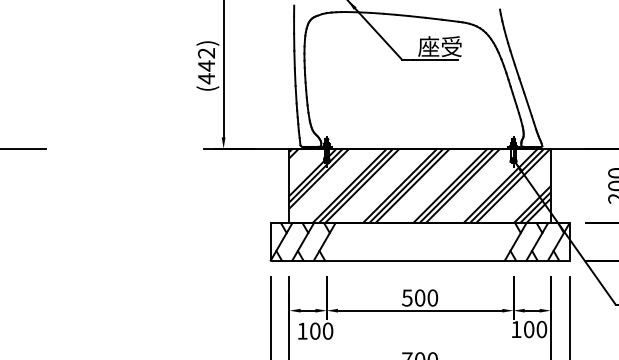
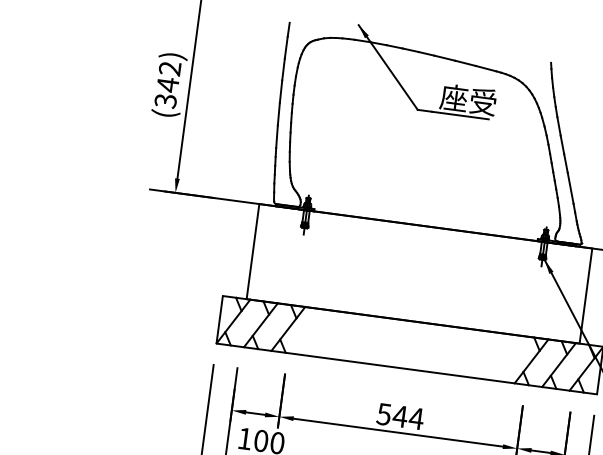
text: (206, 78) -> (165, 100), (442) -> (342)
hatch: (419, 185) -> (418, 273), removed
text: (426, 297) -> (408, 416), 500 -> 544

